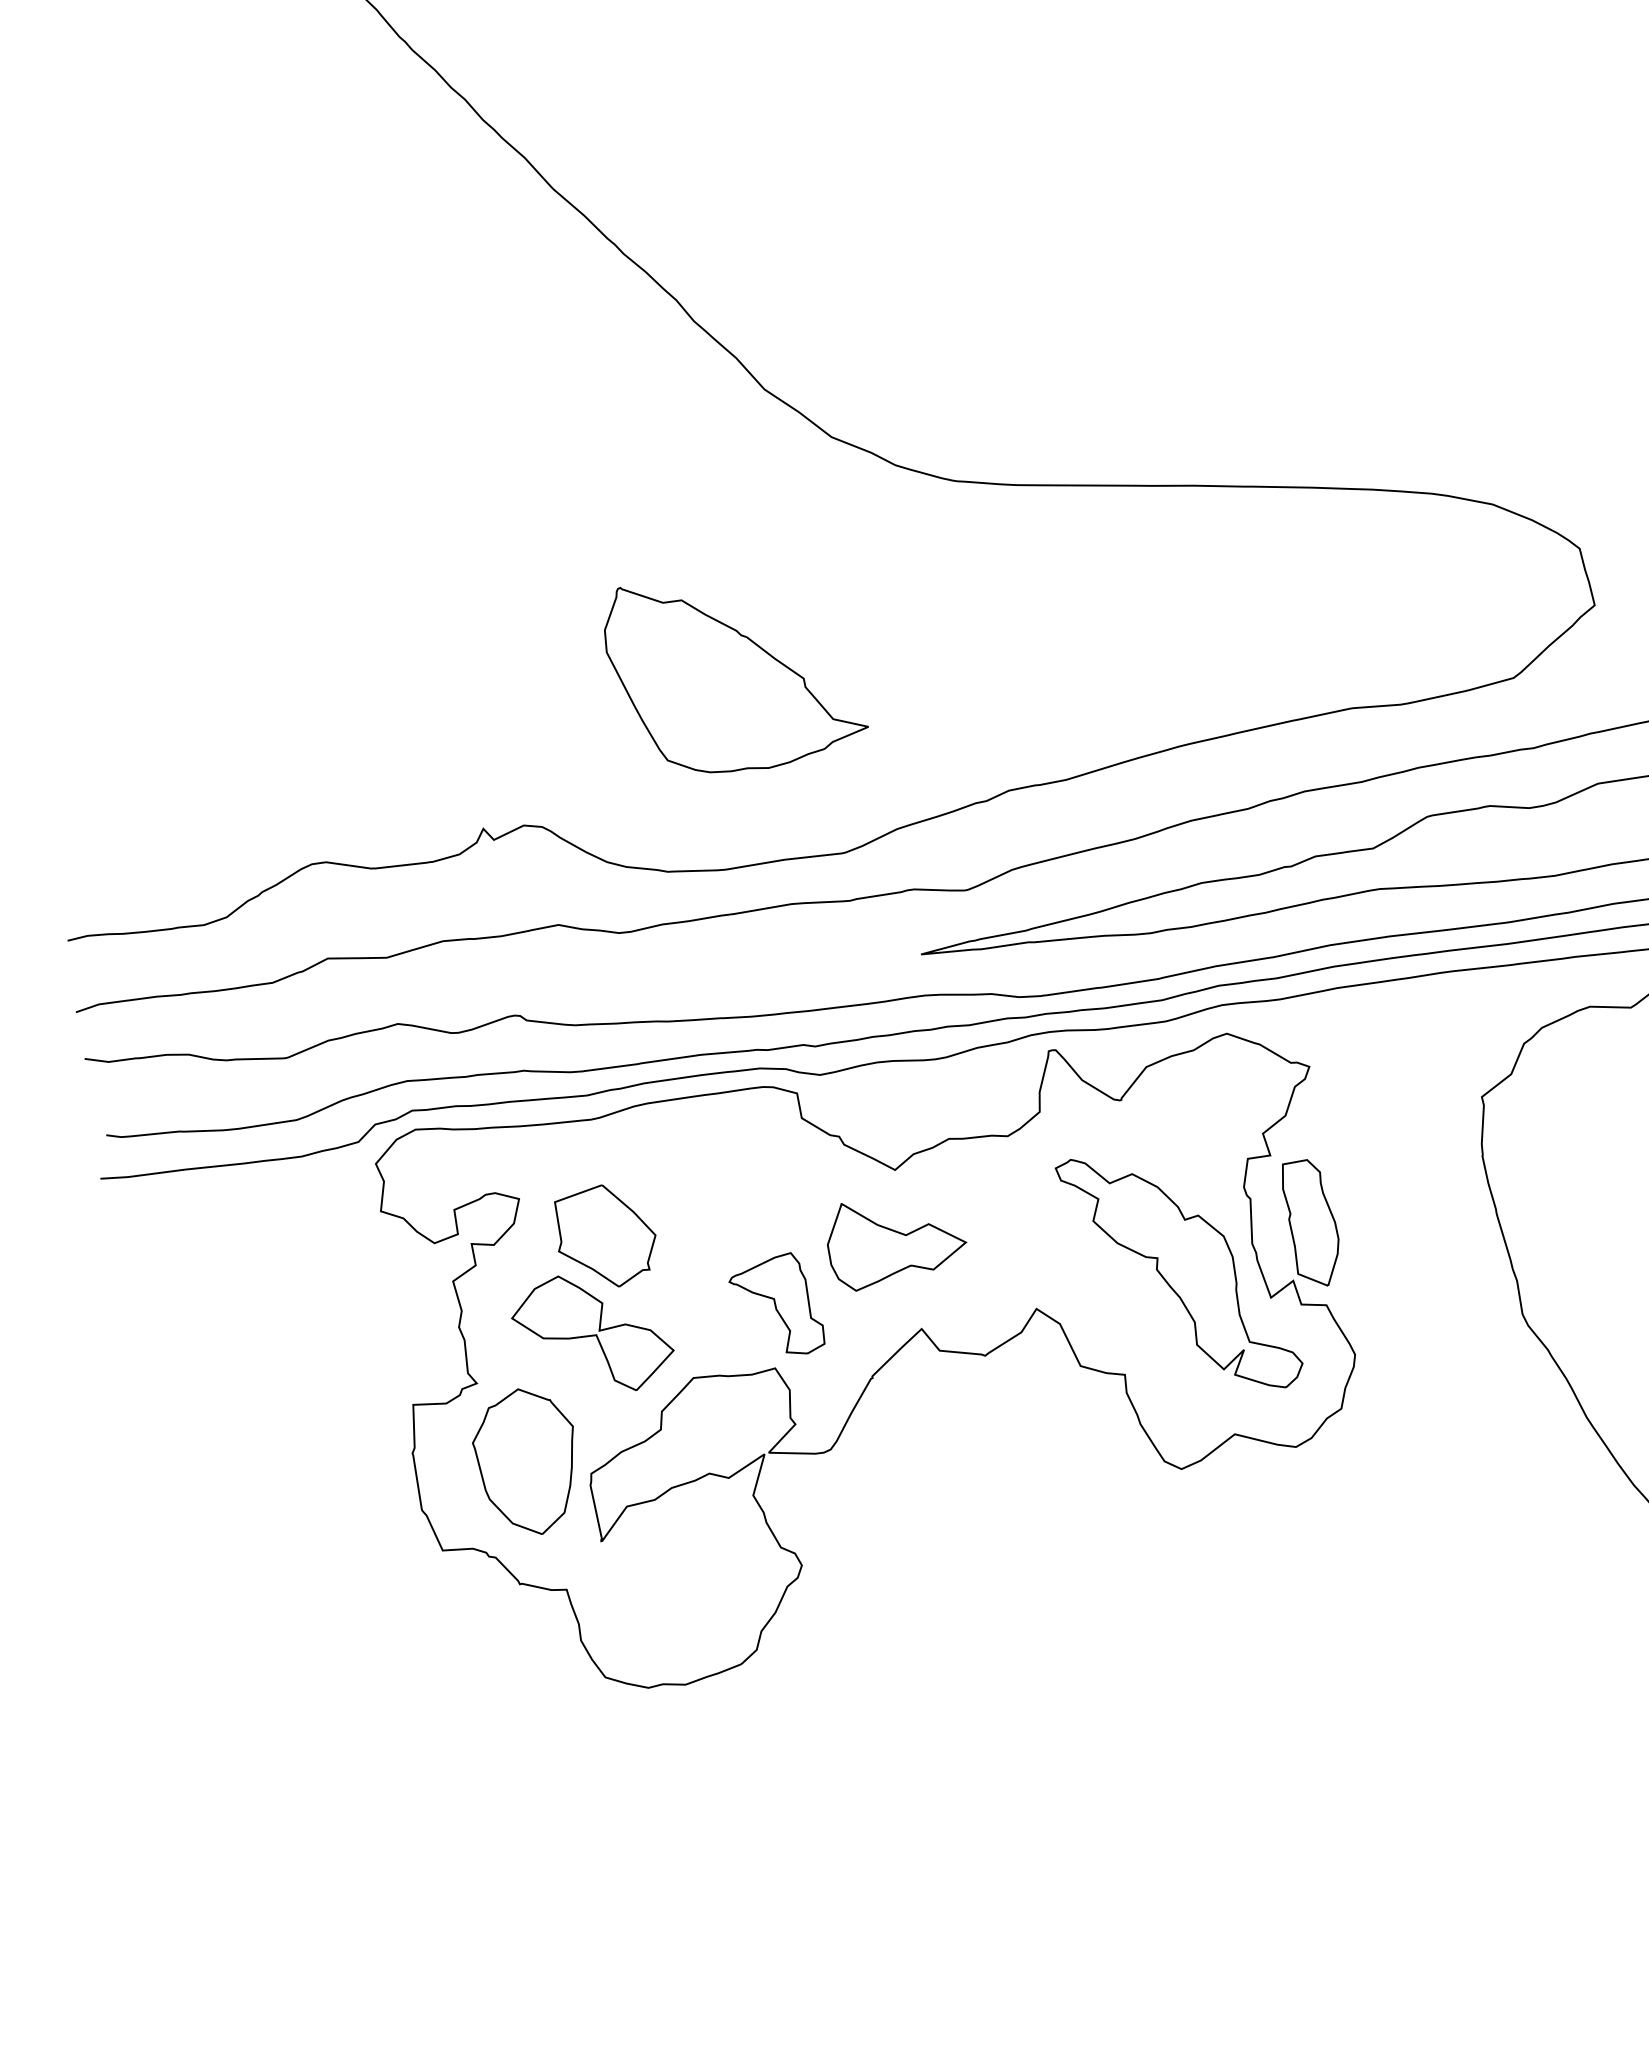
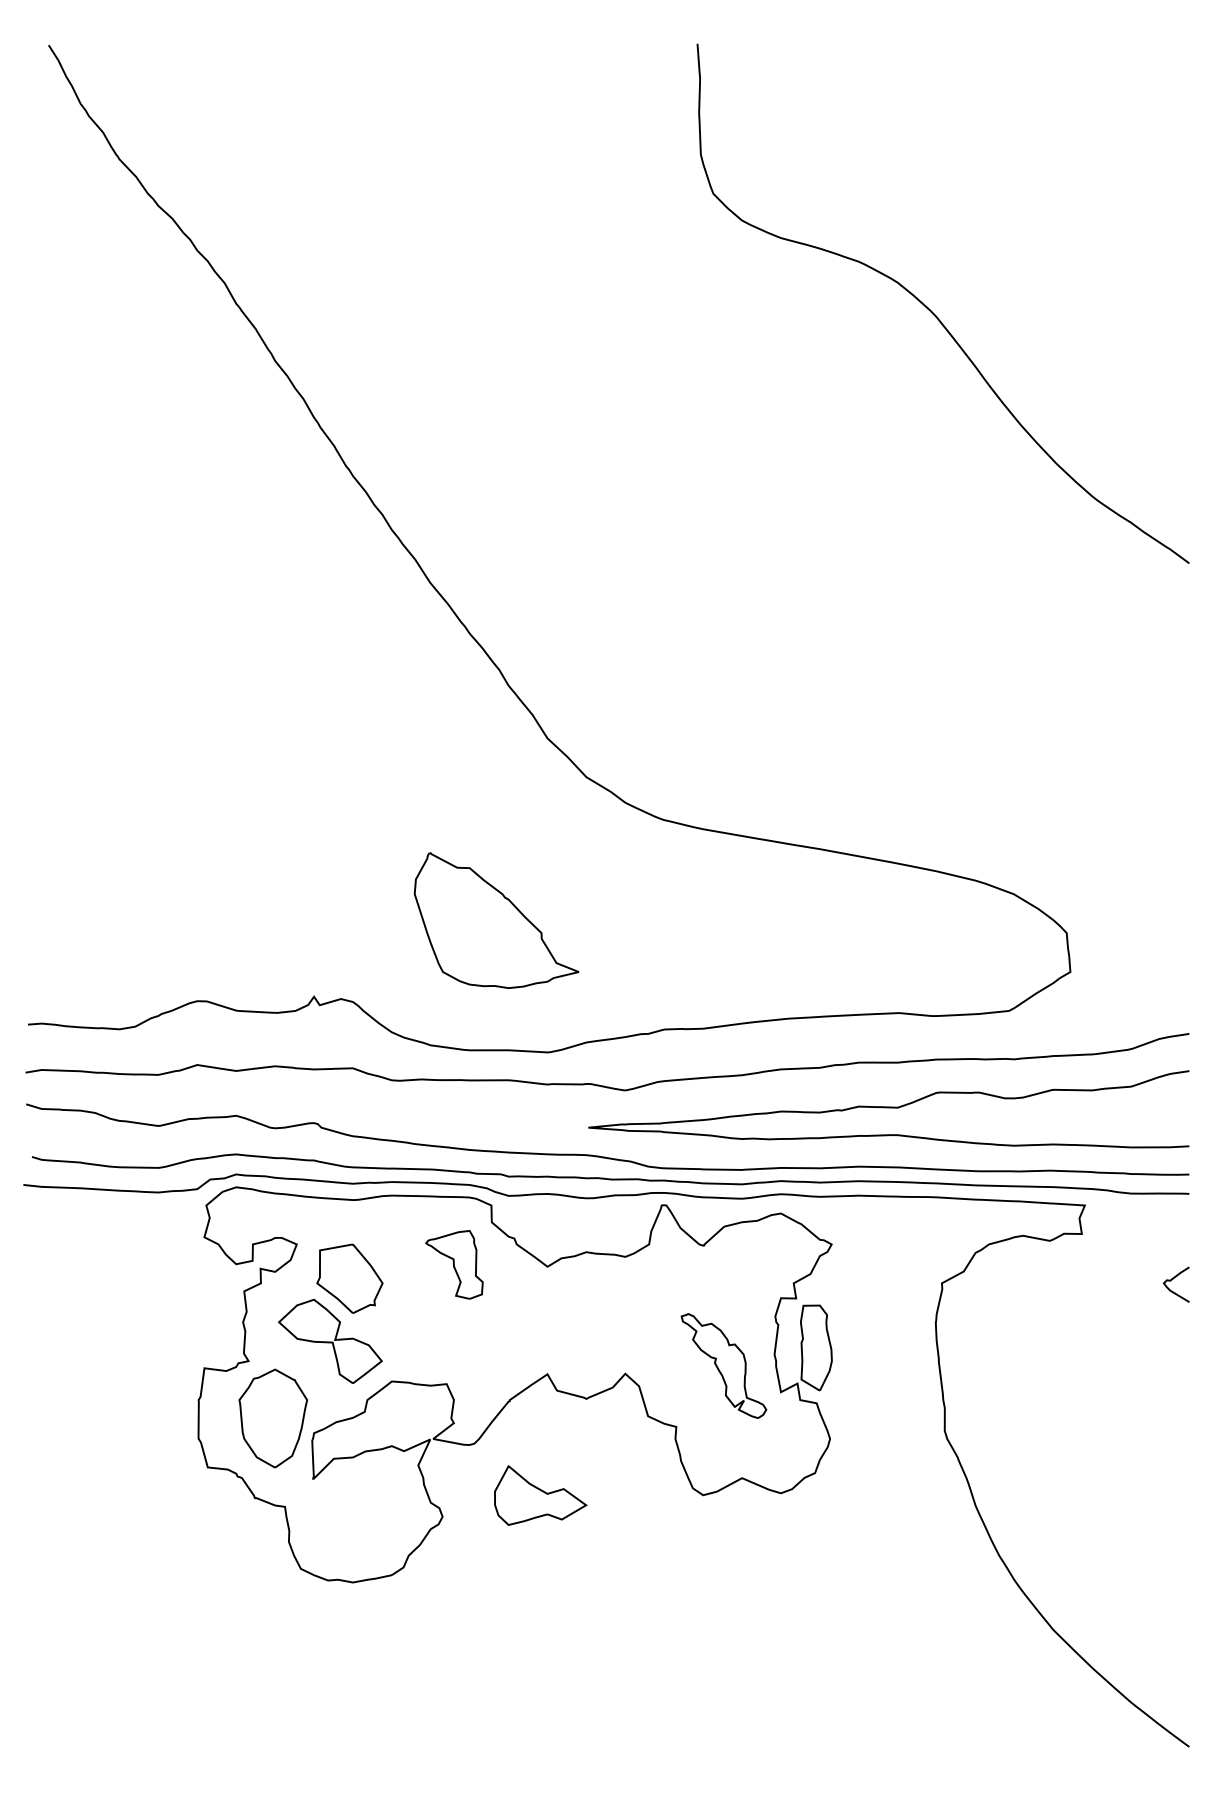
part: (896, 1239) -> (540, 1495), moved
part: (1179, 1272) -> (723, 1365), size x0.6
part: (776, 1306) -> (454, 1264), moved

